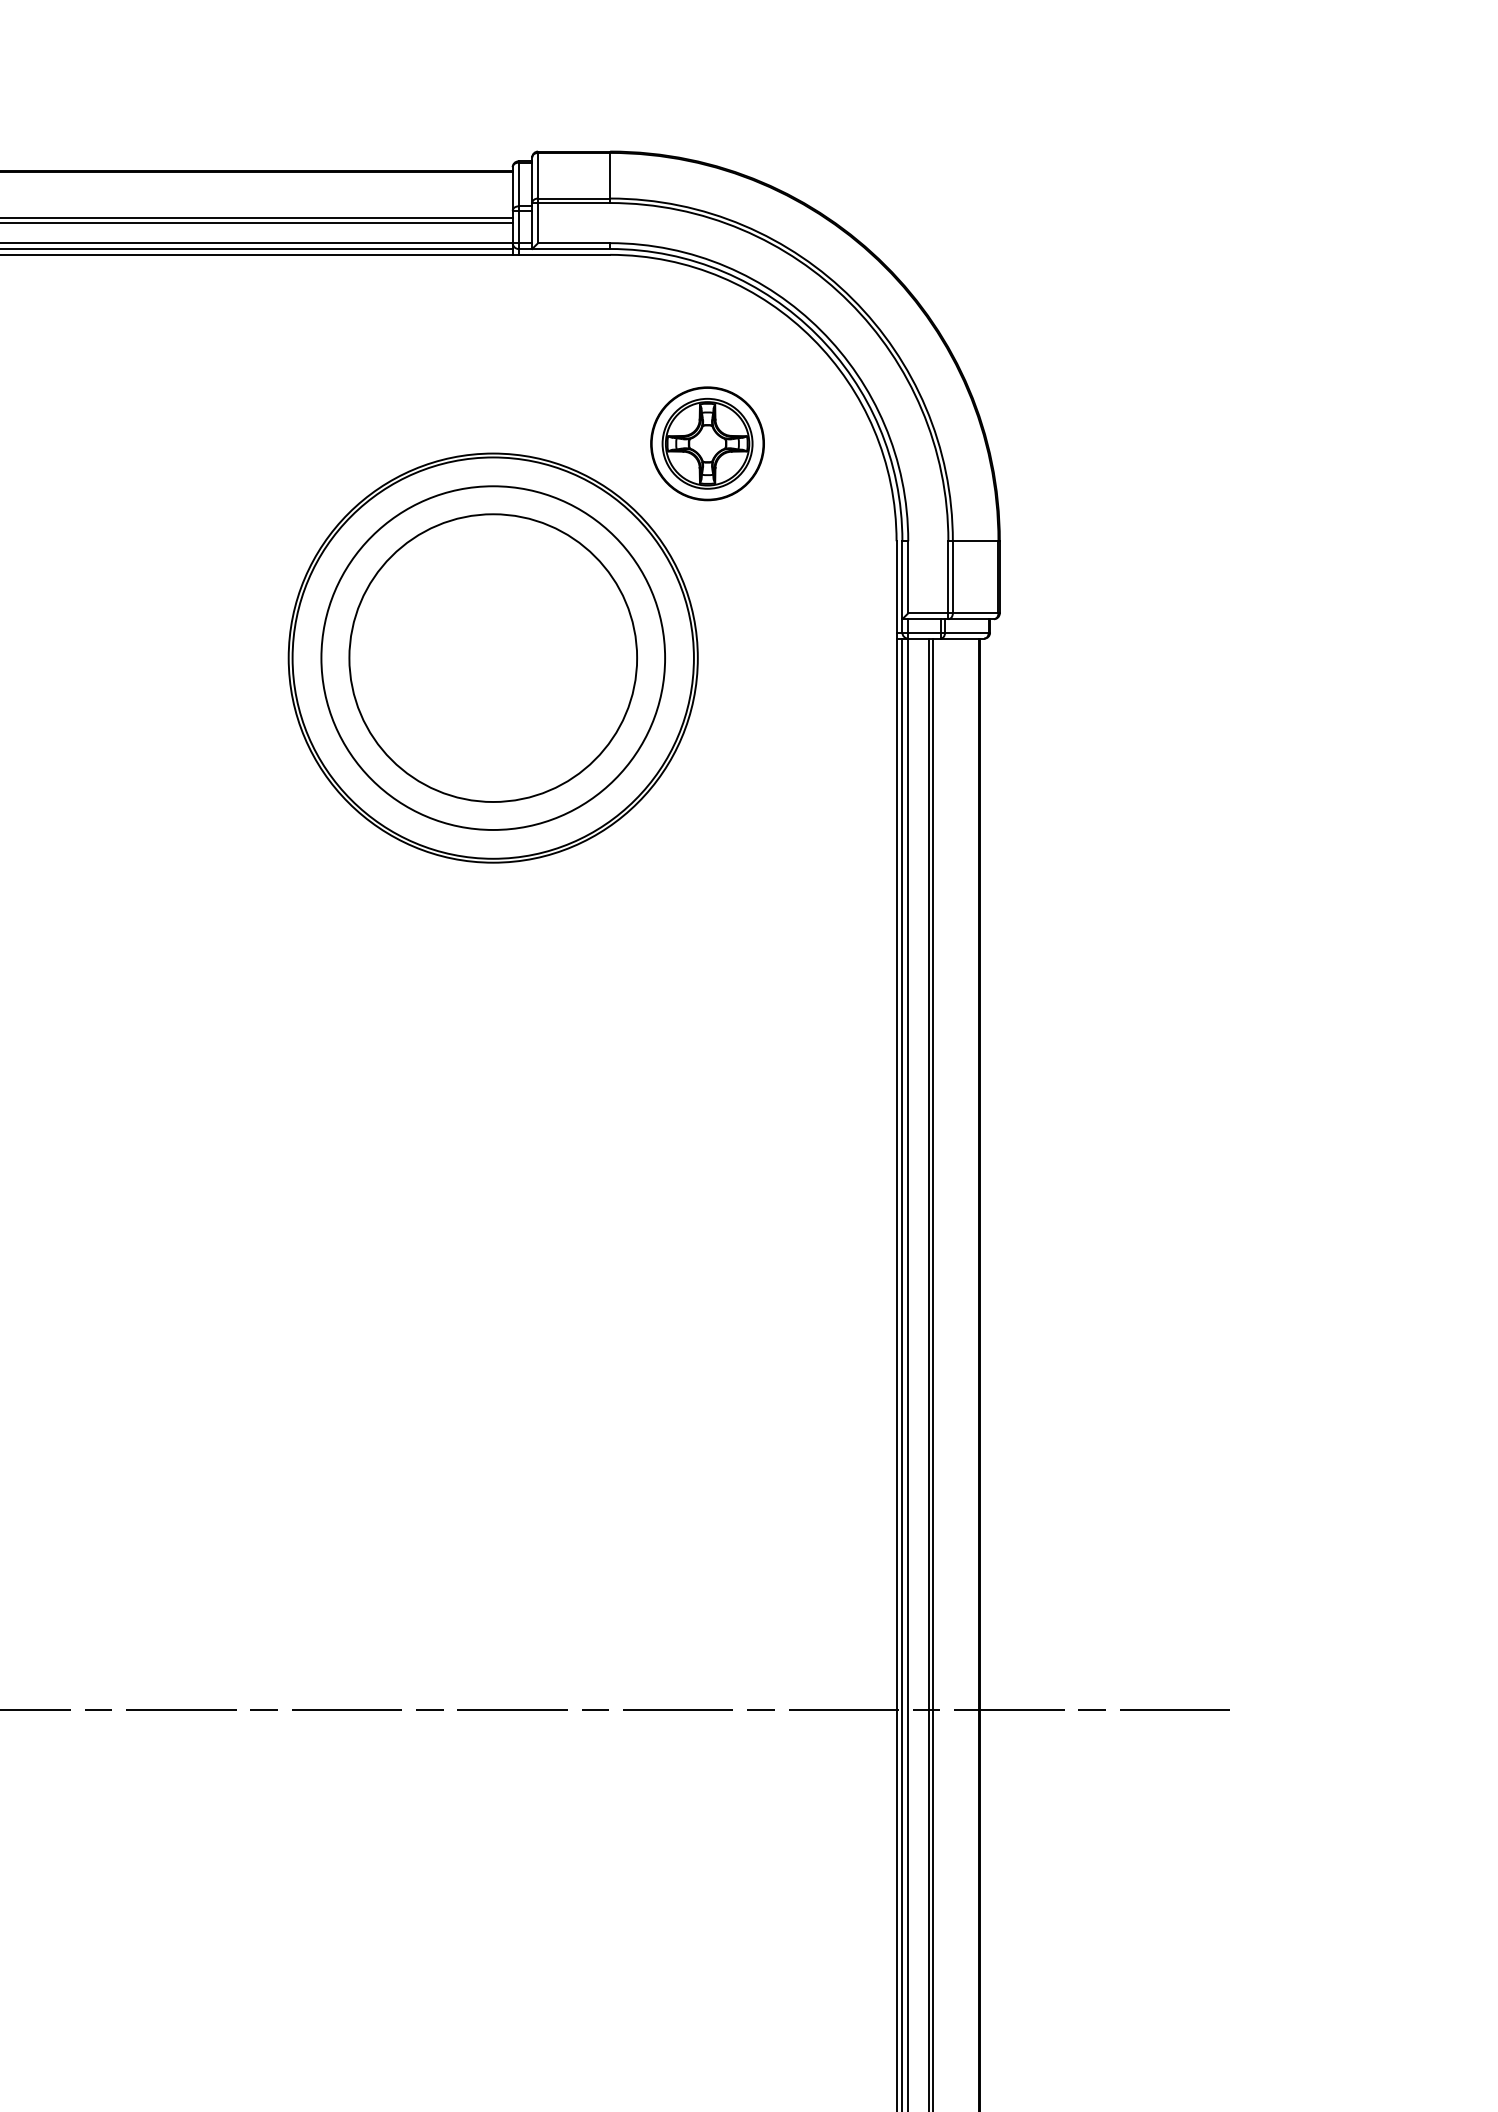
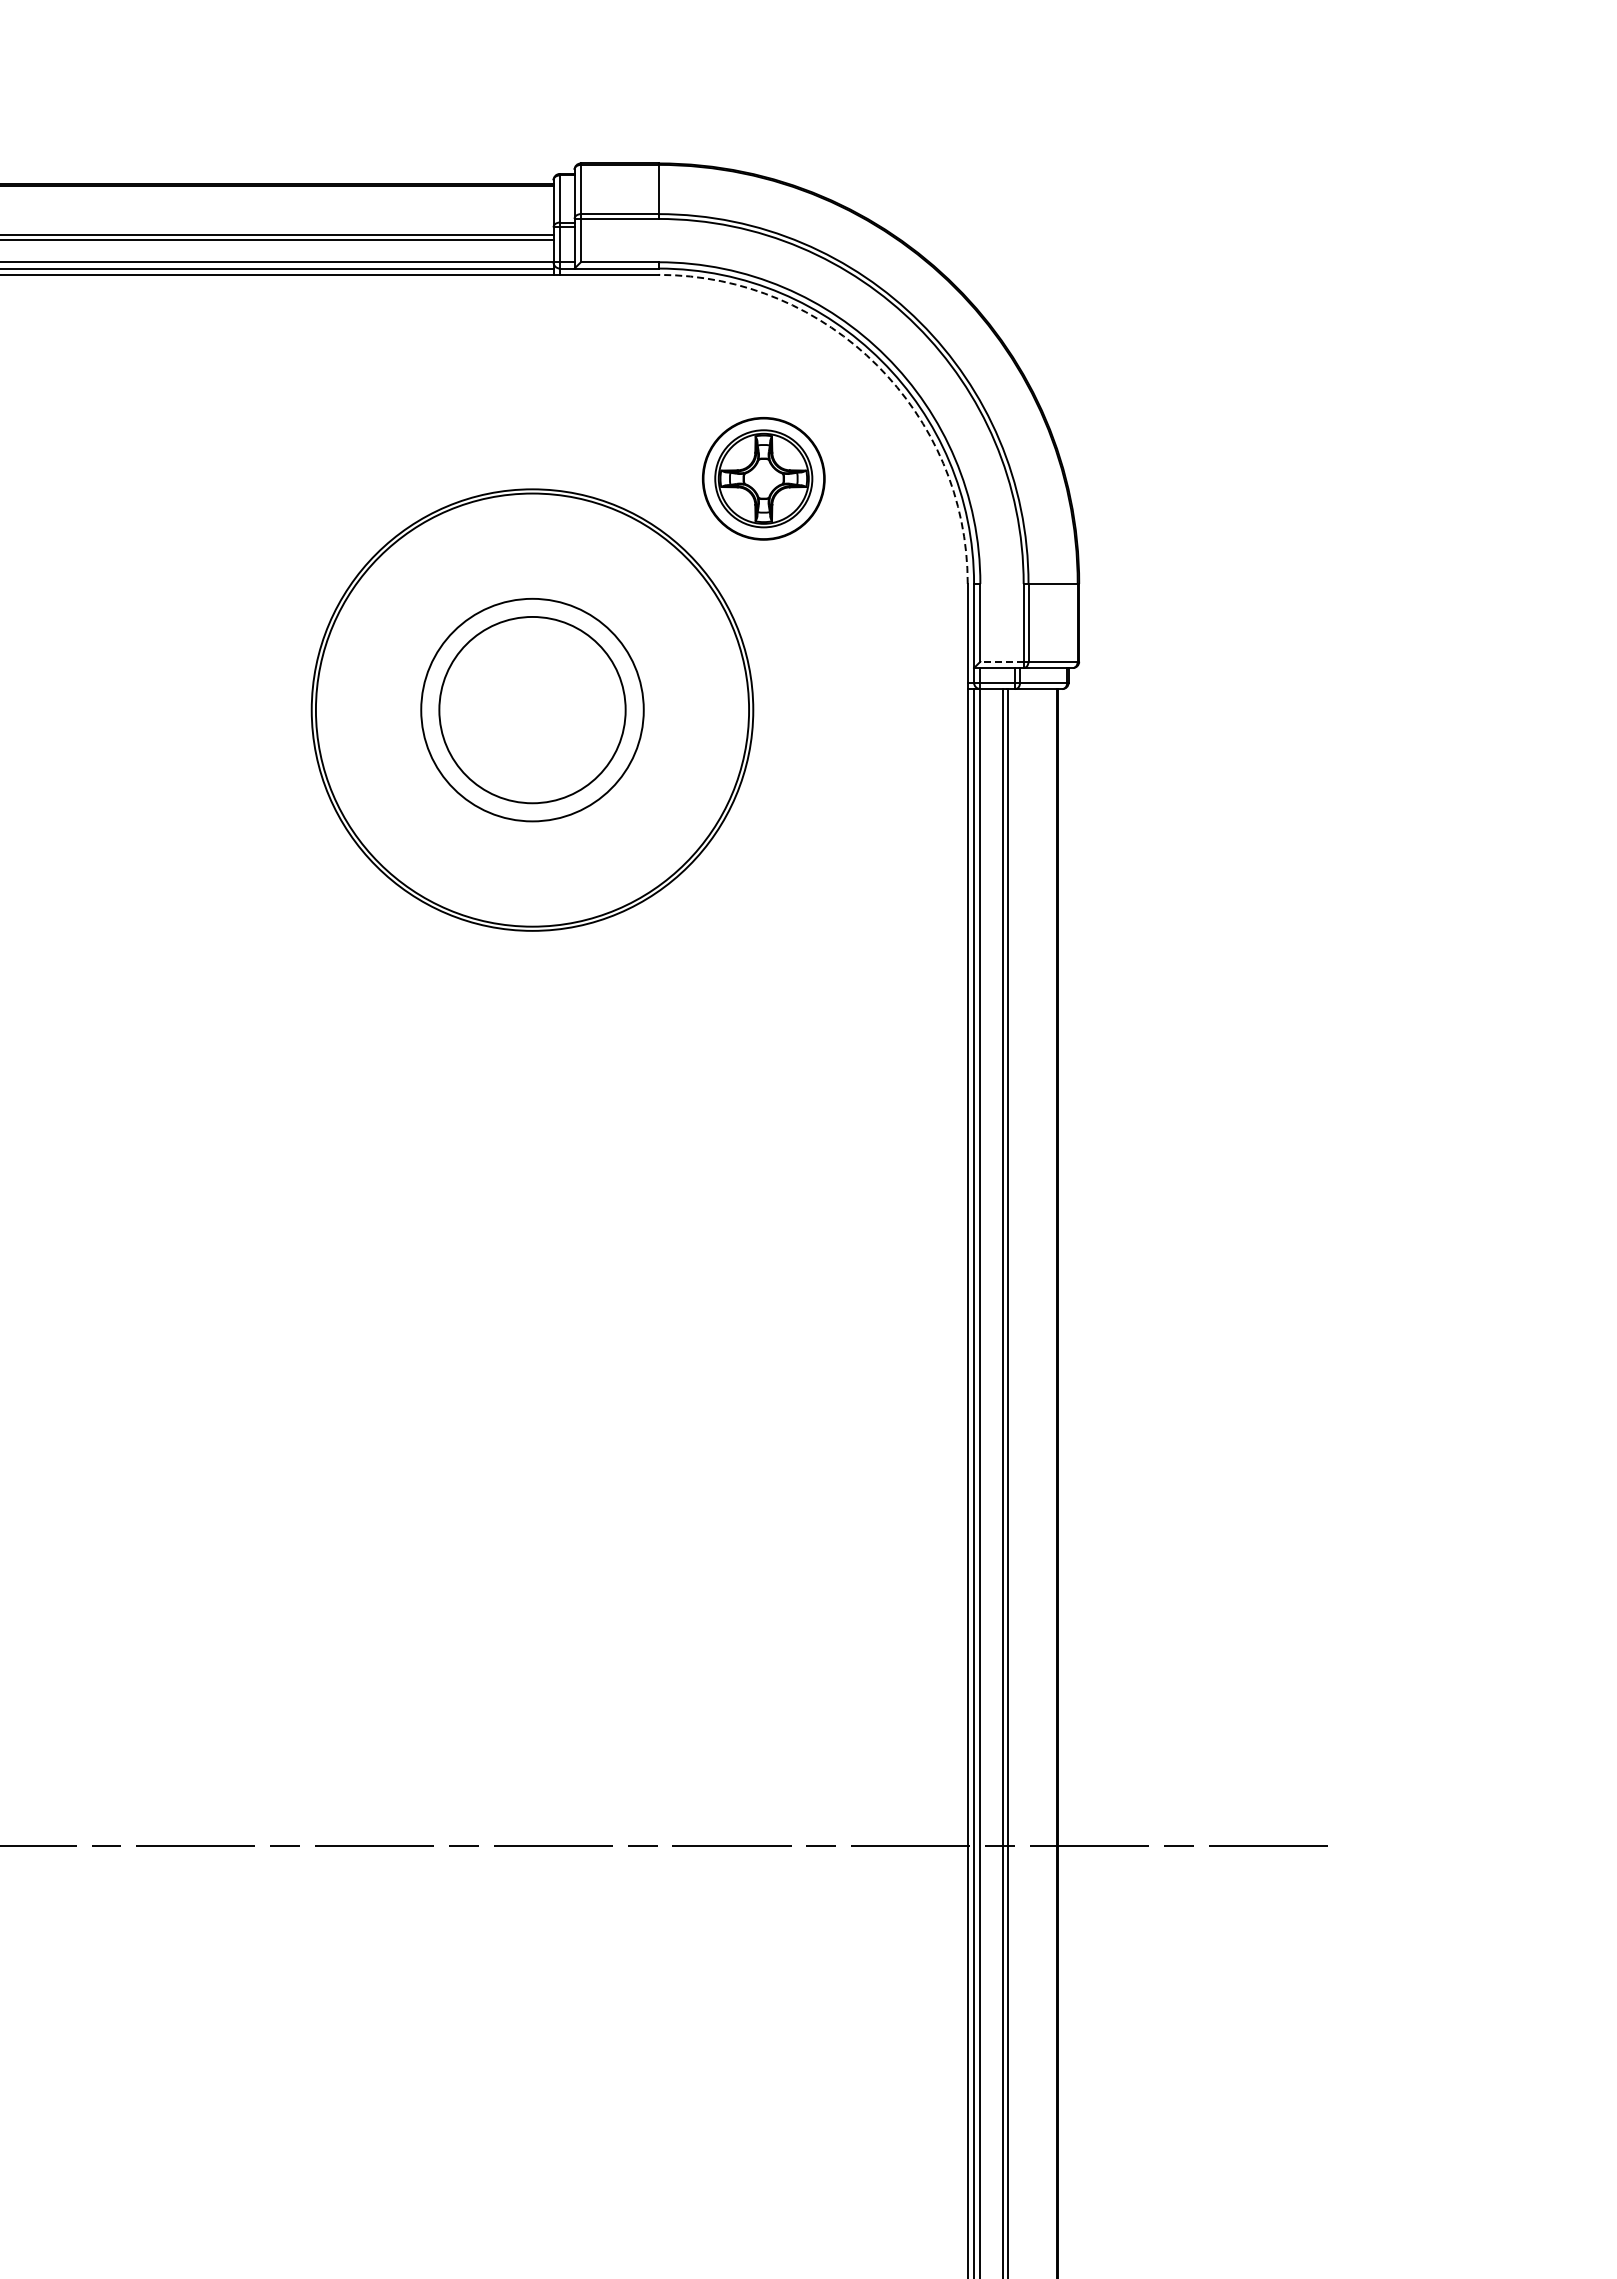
arc: (812, 338) -> (877, 365), solid -> dashed
line: (928, 613) -> (1002, 661), solid -> dashed
circle: (493, 657) -> (532, 709), size x0.6
circle: (493, 657) -> (532, 709), size x0.6

